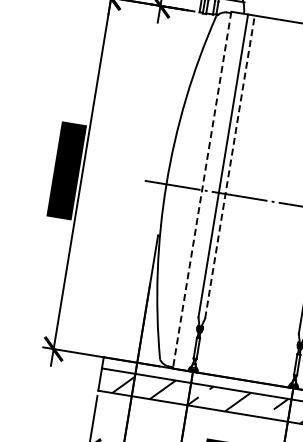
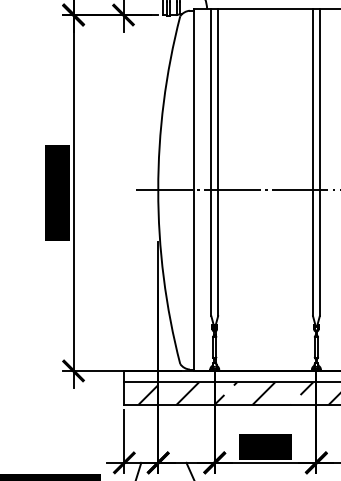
line: (230, 166) -> (218, 162), dashed -> solid
line: (202, 190) -> (194, 190), dashed -> solid

